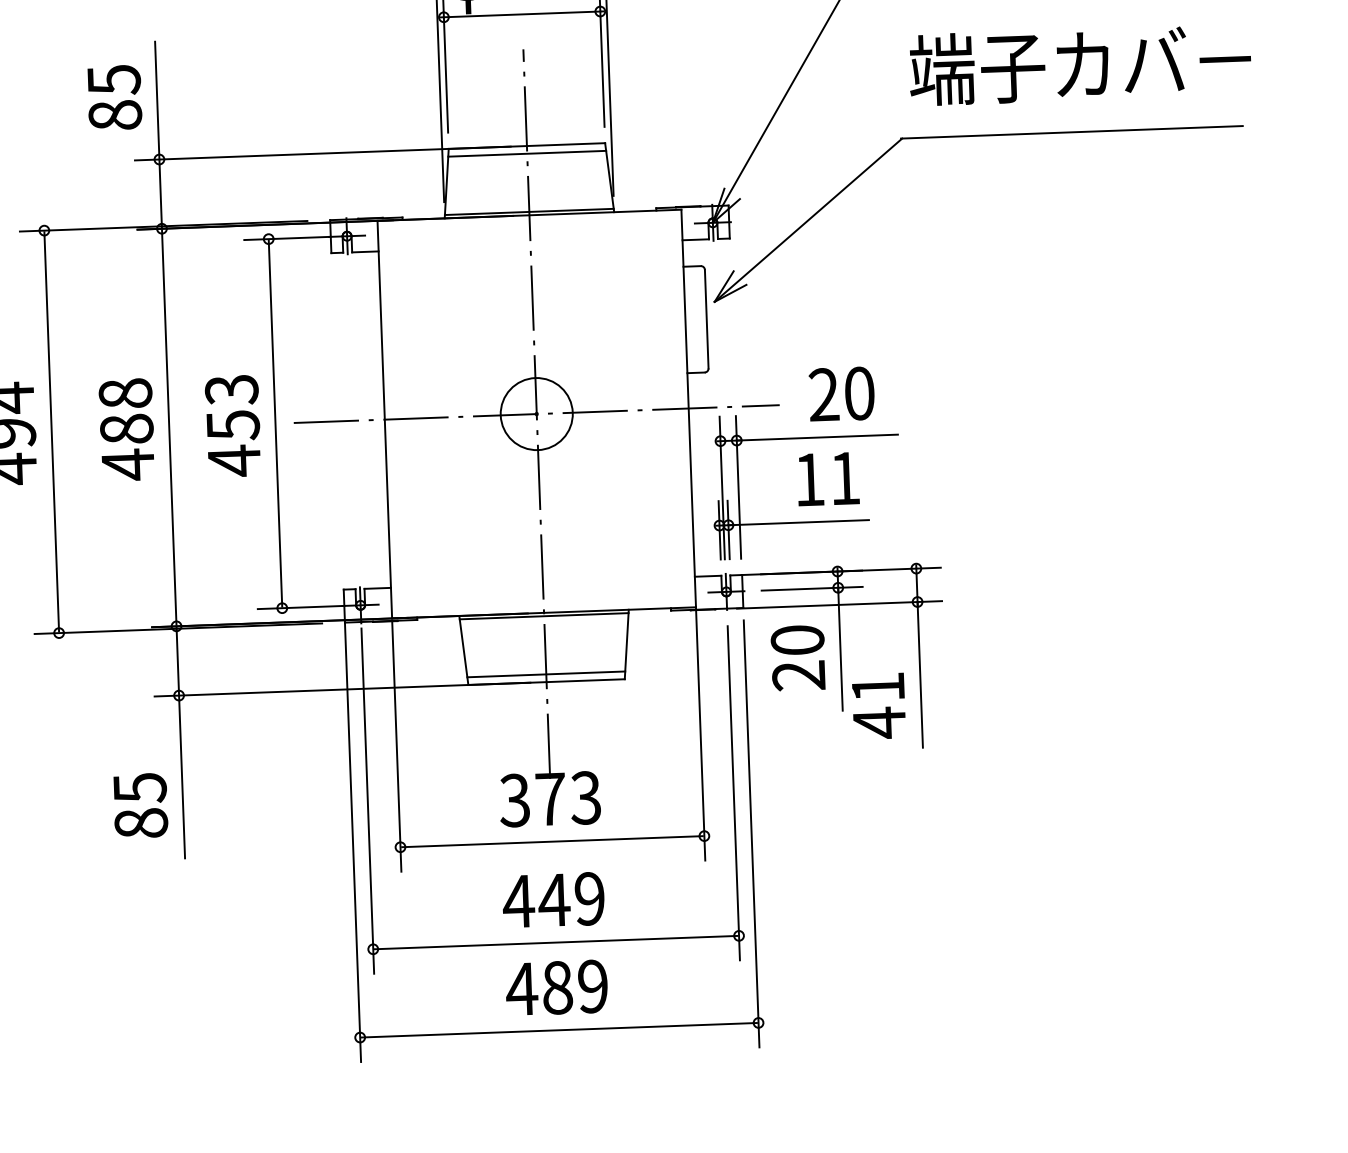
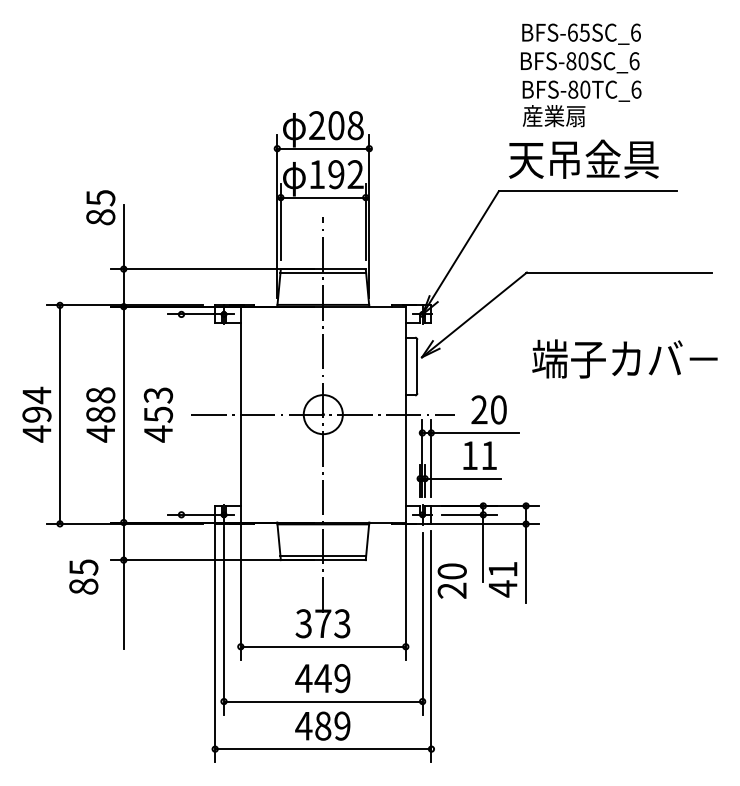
text: (1079, 63) -> (624, 358), moved
text: (114, 97) -> (100, 207), moved
line: (275, 423) -> (181, 414), removed
text: (796, 656) -> (451, 580), moved
text: (140, 804) -> (83, 576), moved

